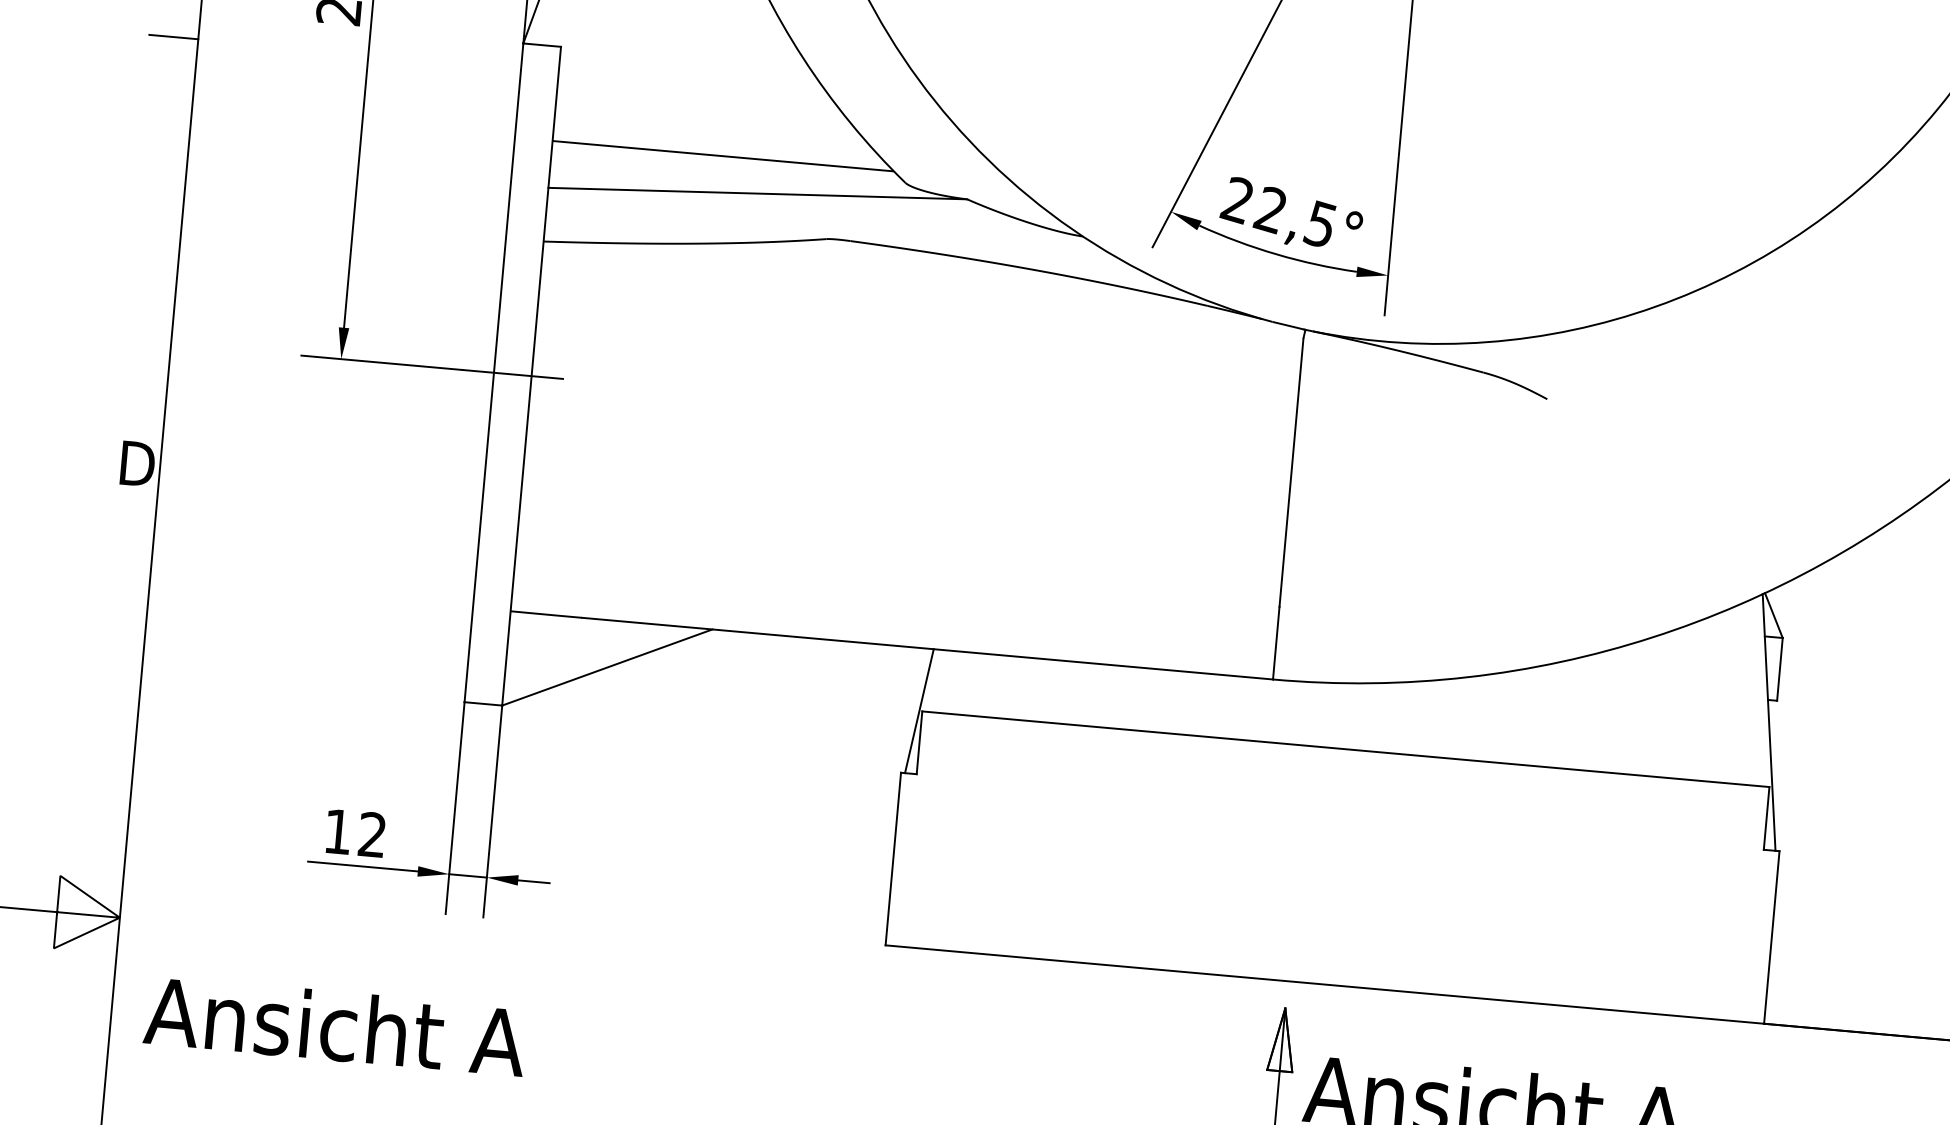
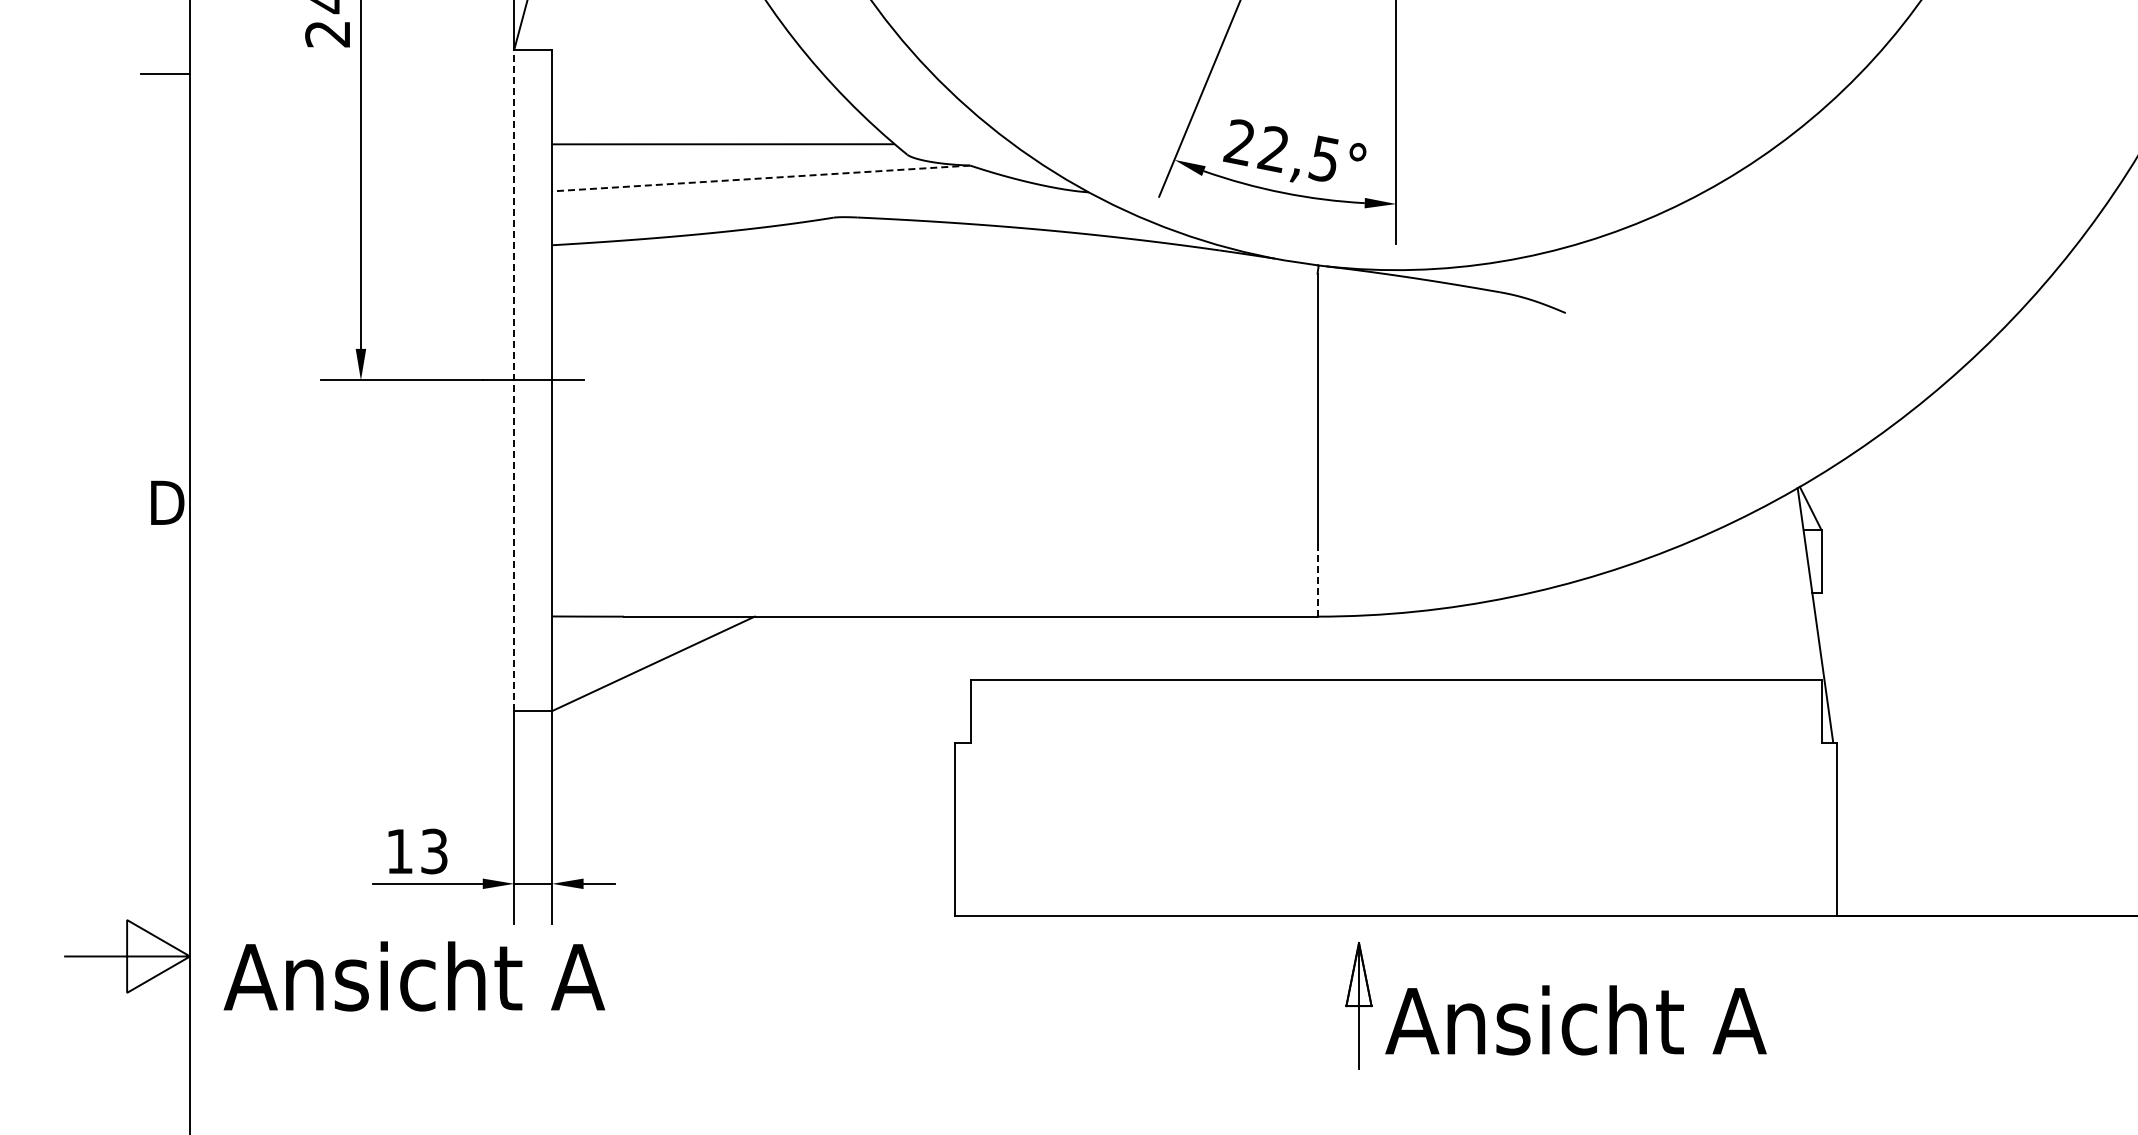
line: (757, 193) -> (760, 178), solid -> dashed
line: (494, 372) -> (514, 380), solid -> dashed
line: (1276, 643) -> (1317, 580), solid -> dashed
line: (918, 710) -> (967, 679), removed
text: (372, 834) -> (434, 851), 12 -> 13
text: (334, 1026) -> (413, 976), moved

